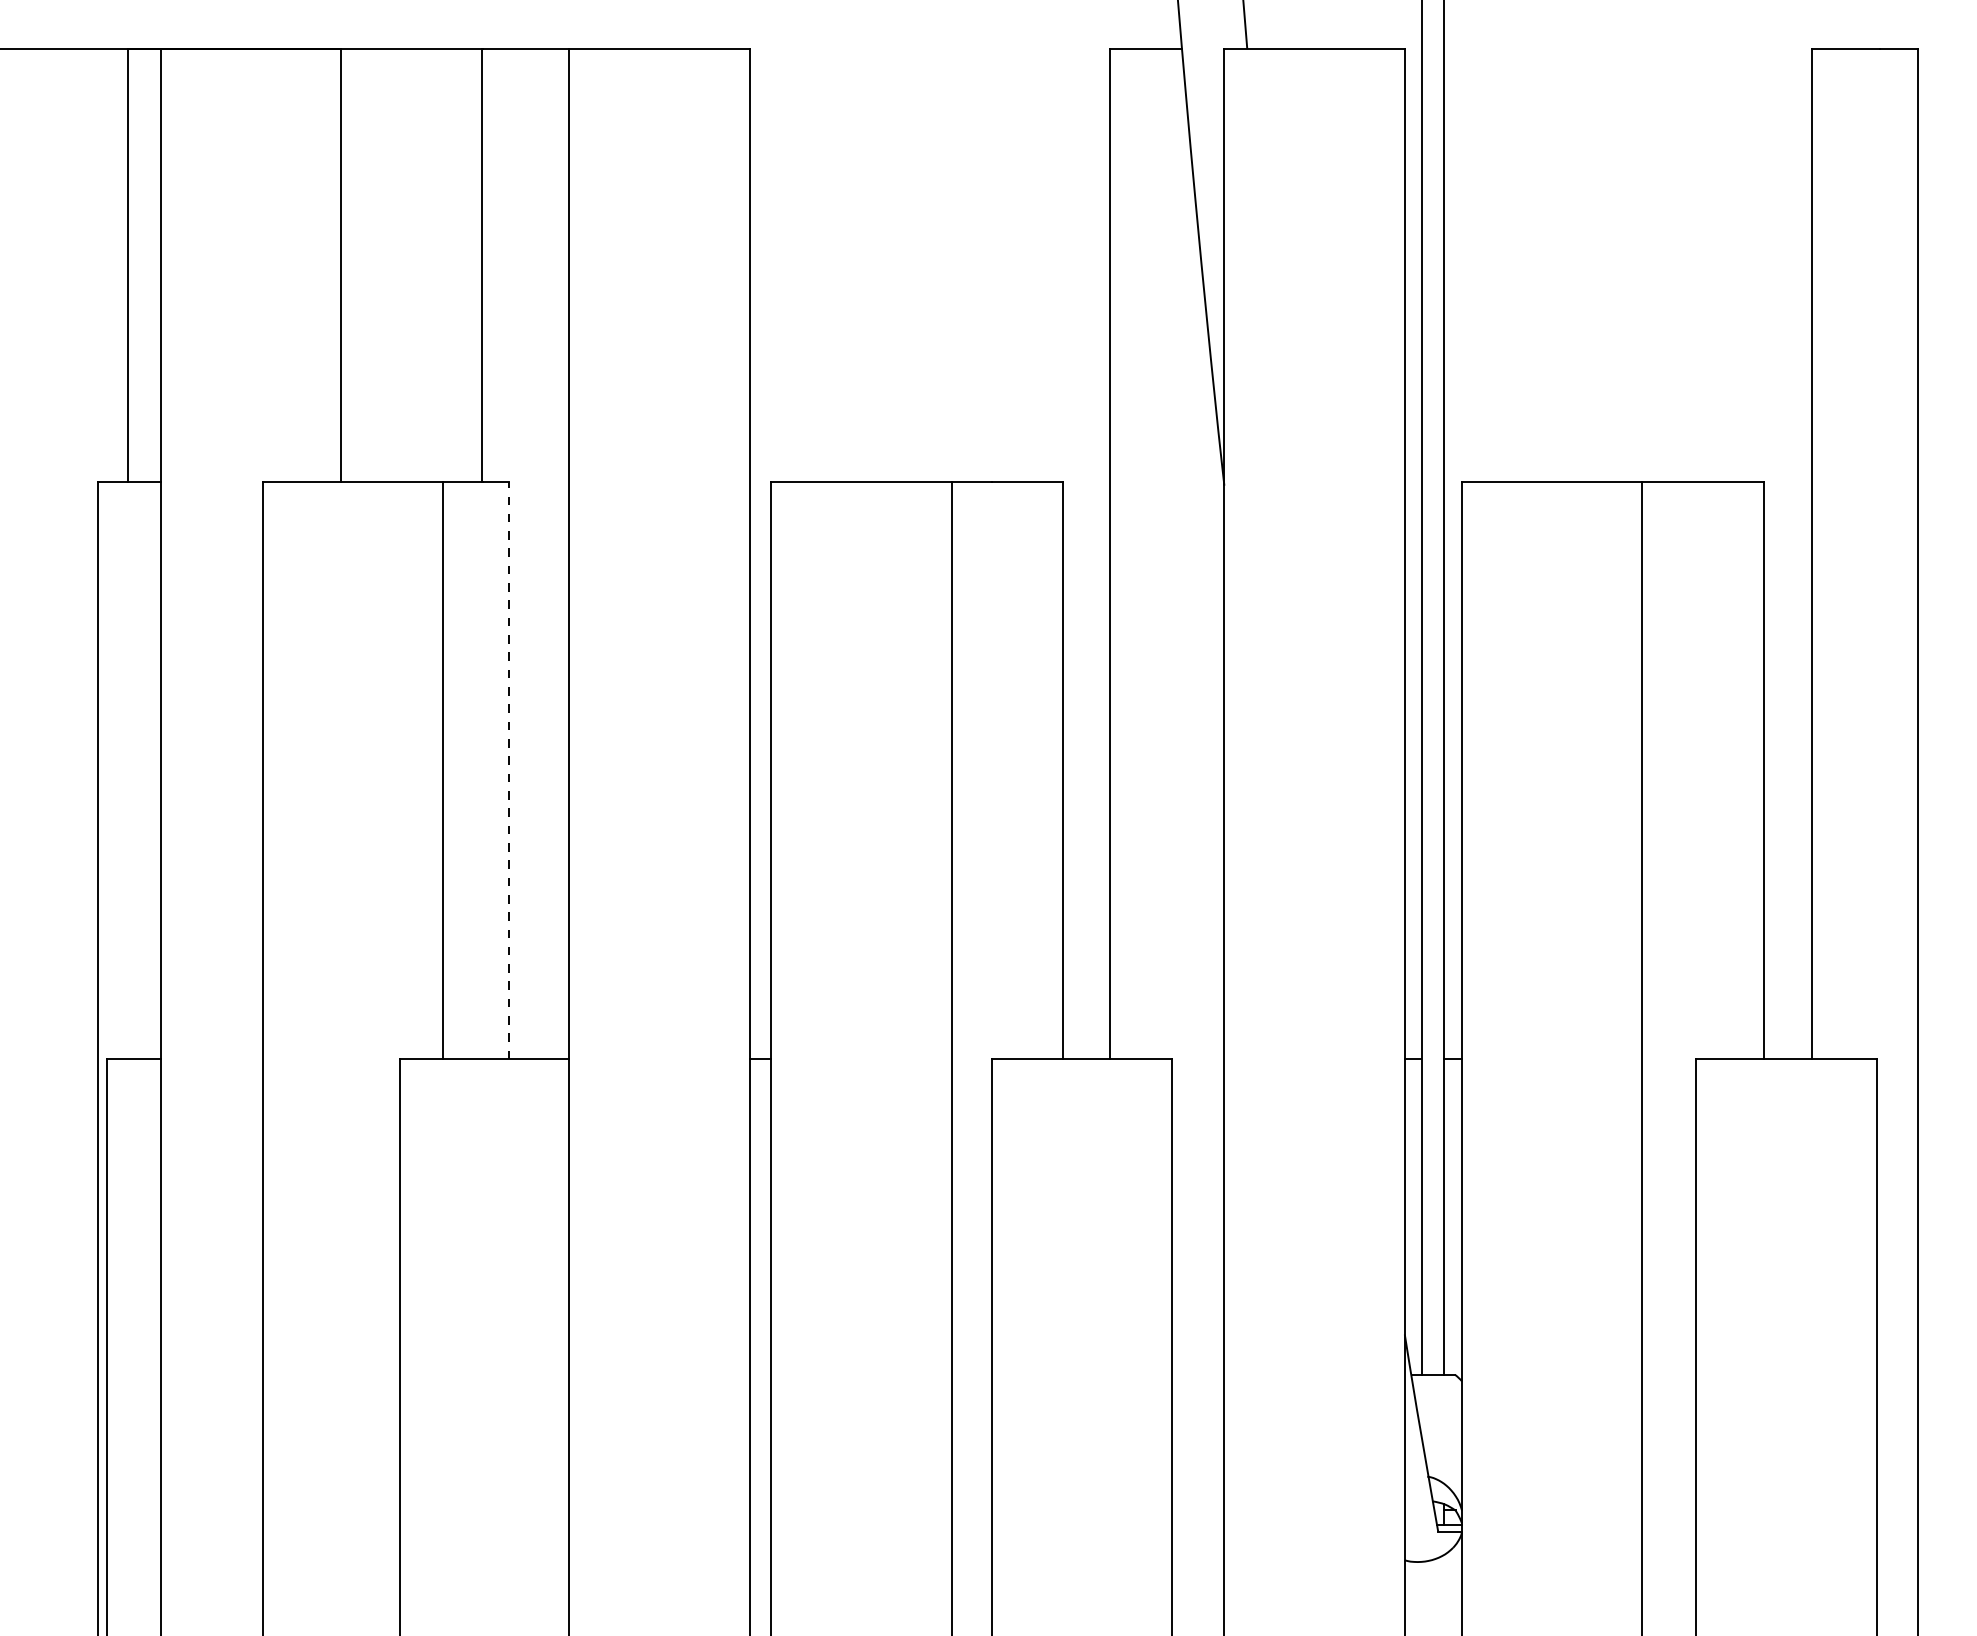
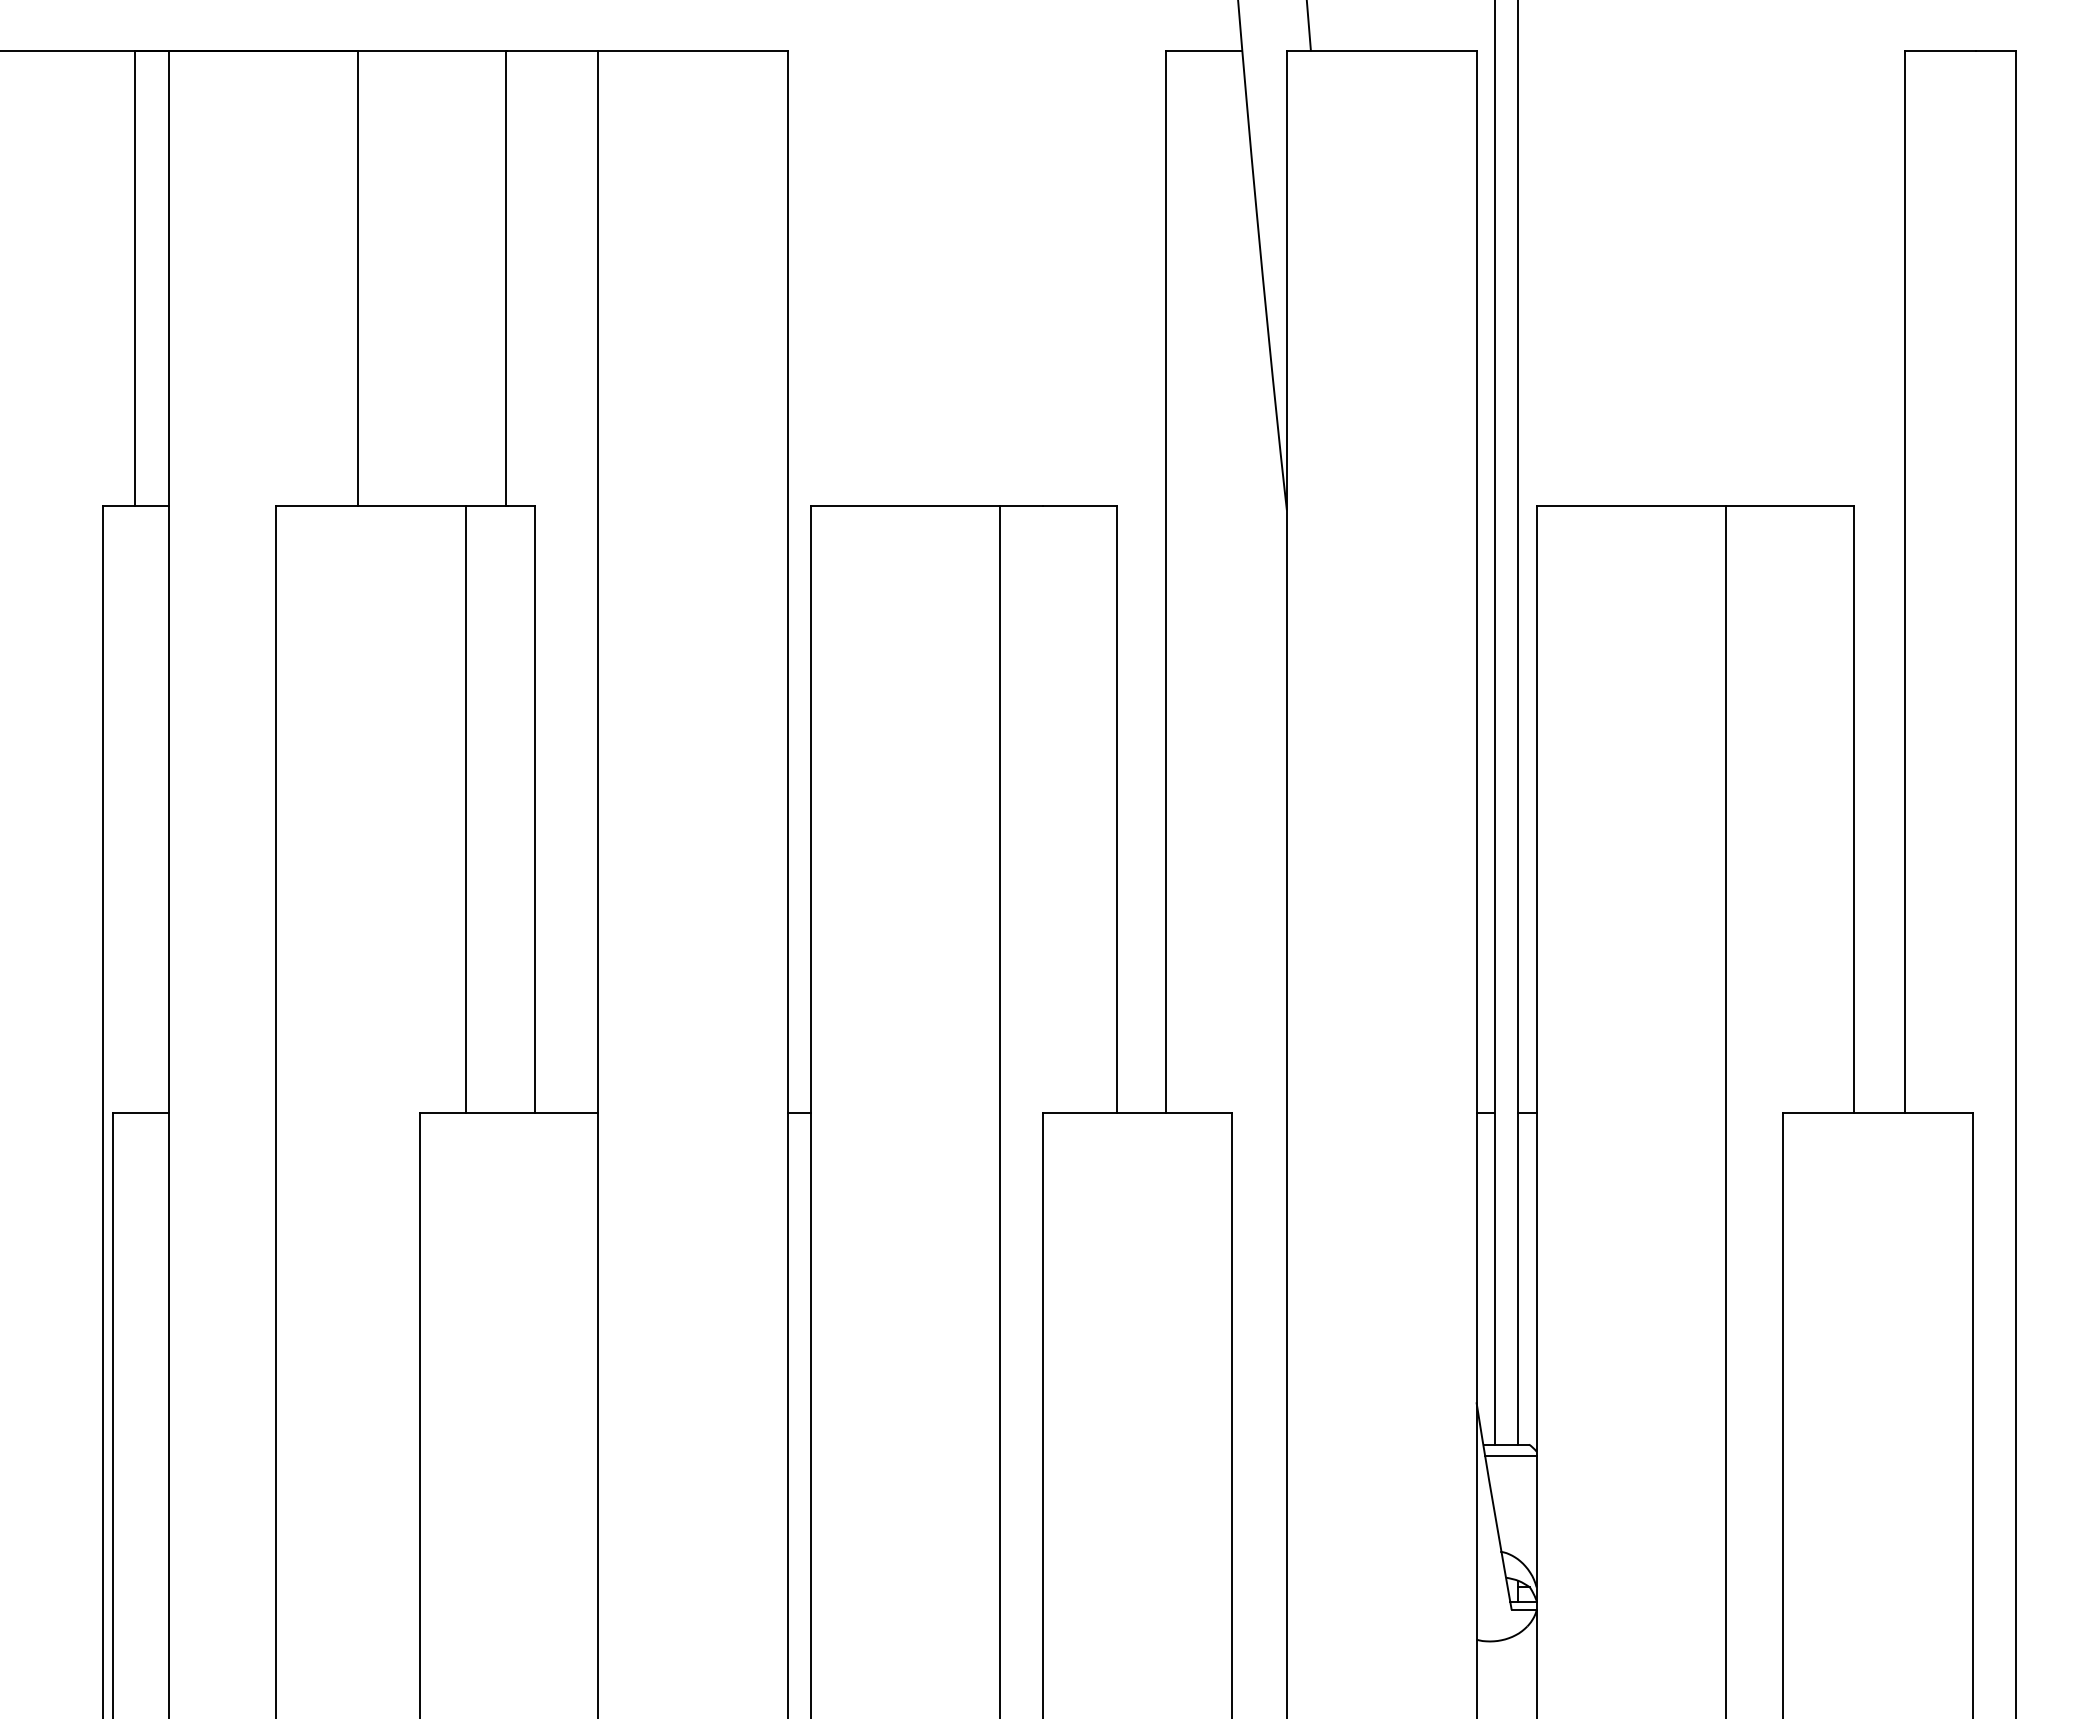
line: (509, 770) -> (535, 809), dashed -> solid
line: (1437, 1385) -> (1510, 1455), added

